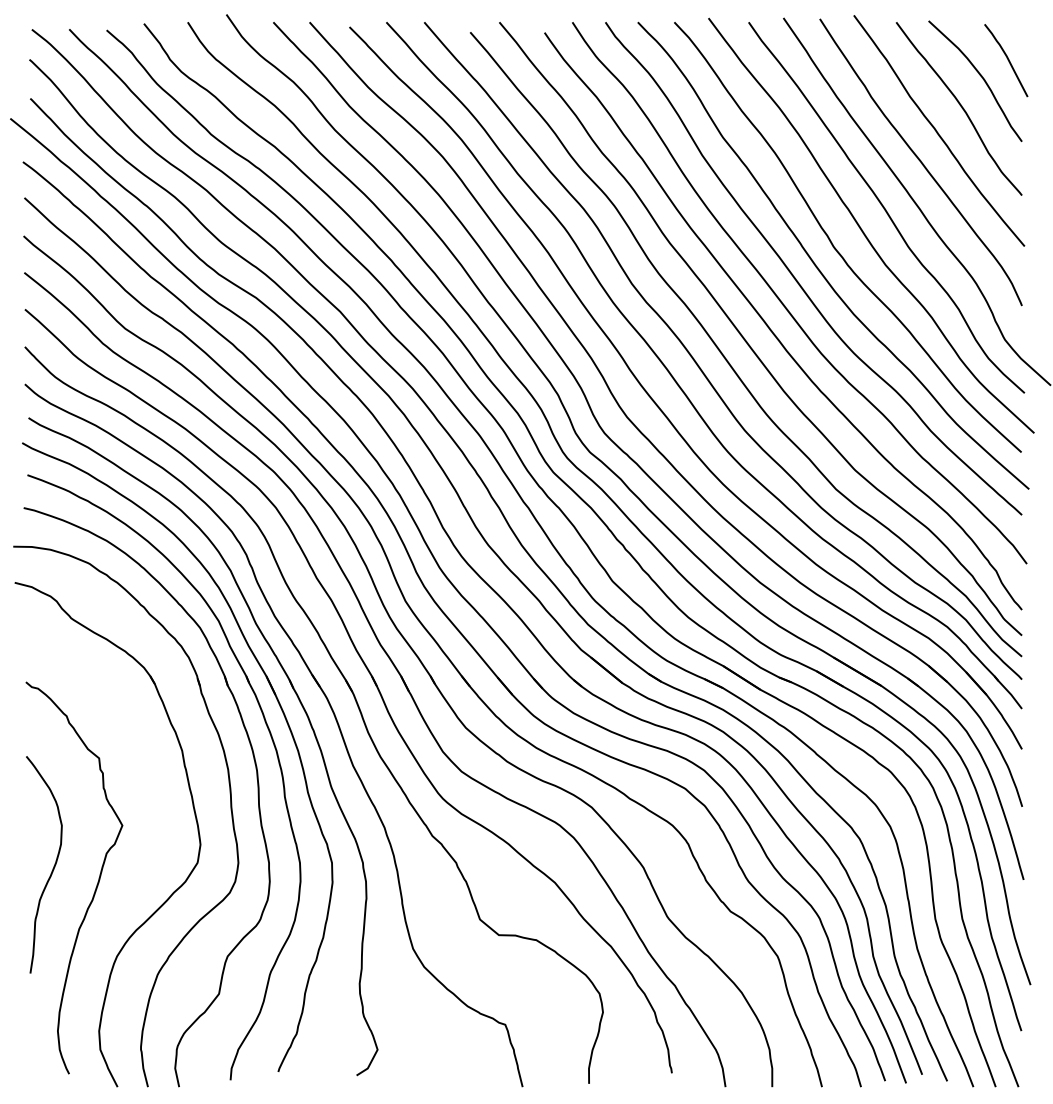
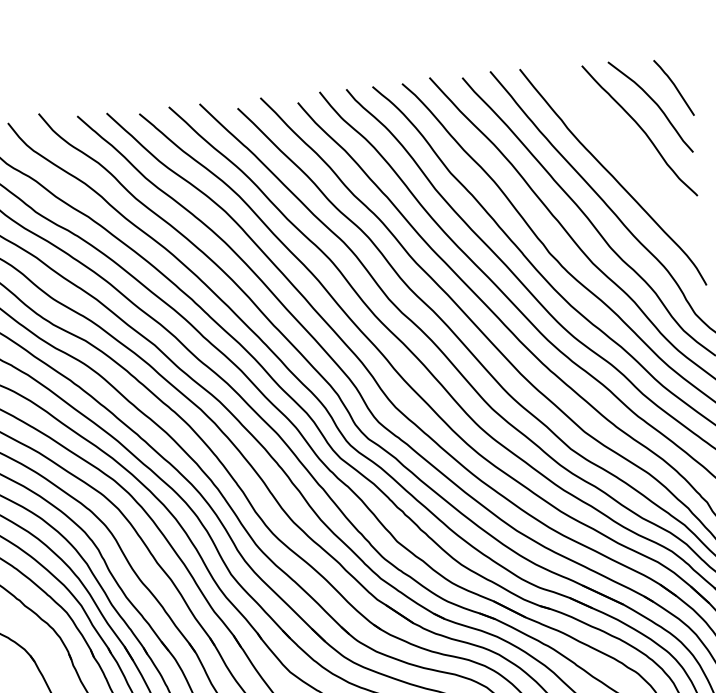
curve: (937, 131) -> (624, 150), removed

